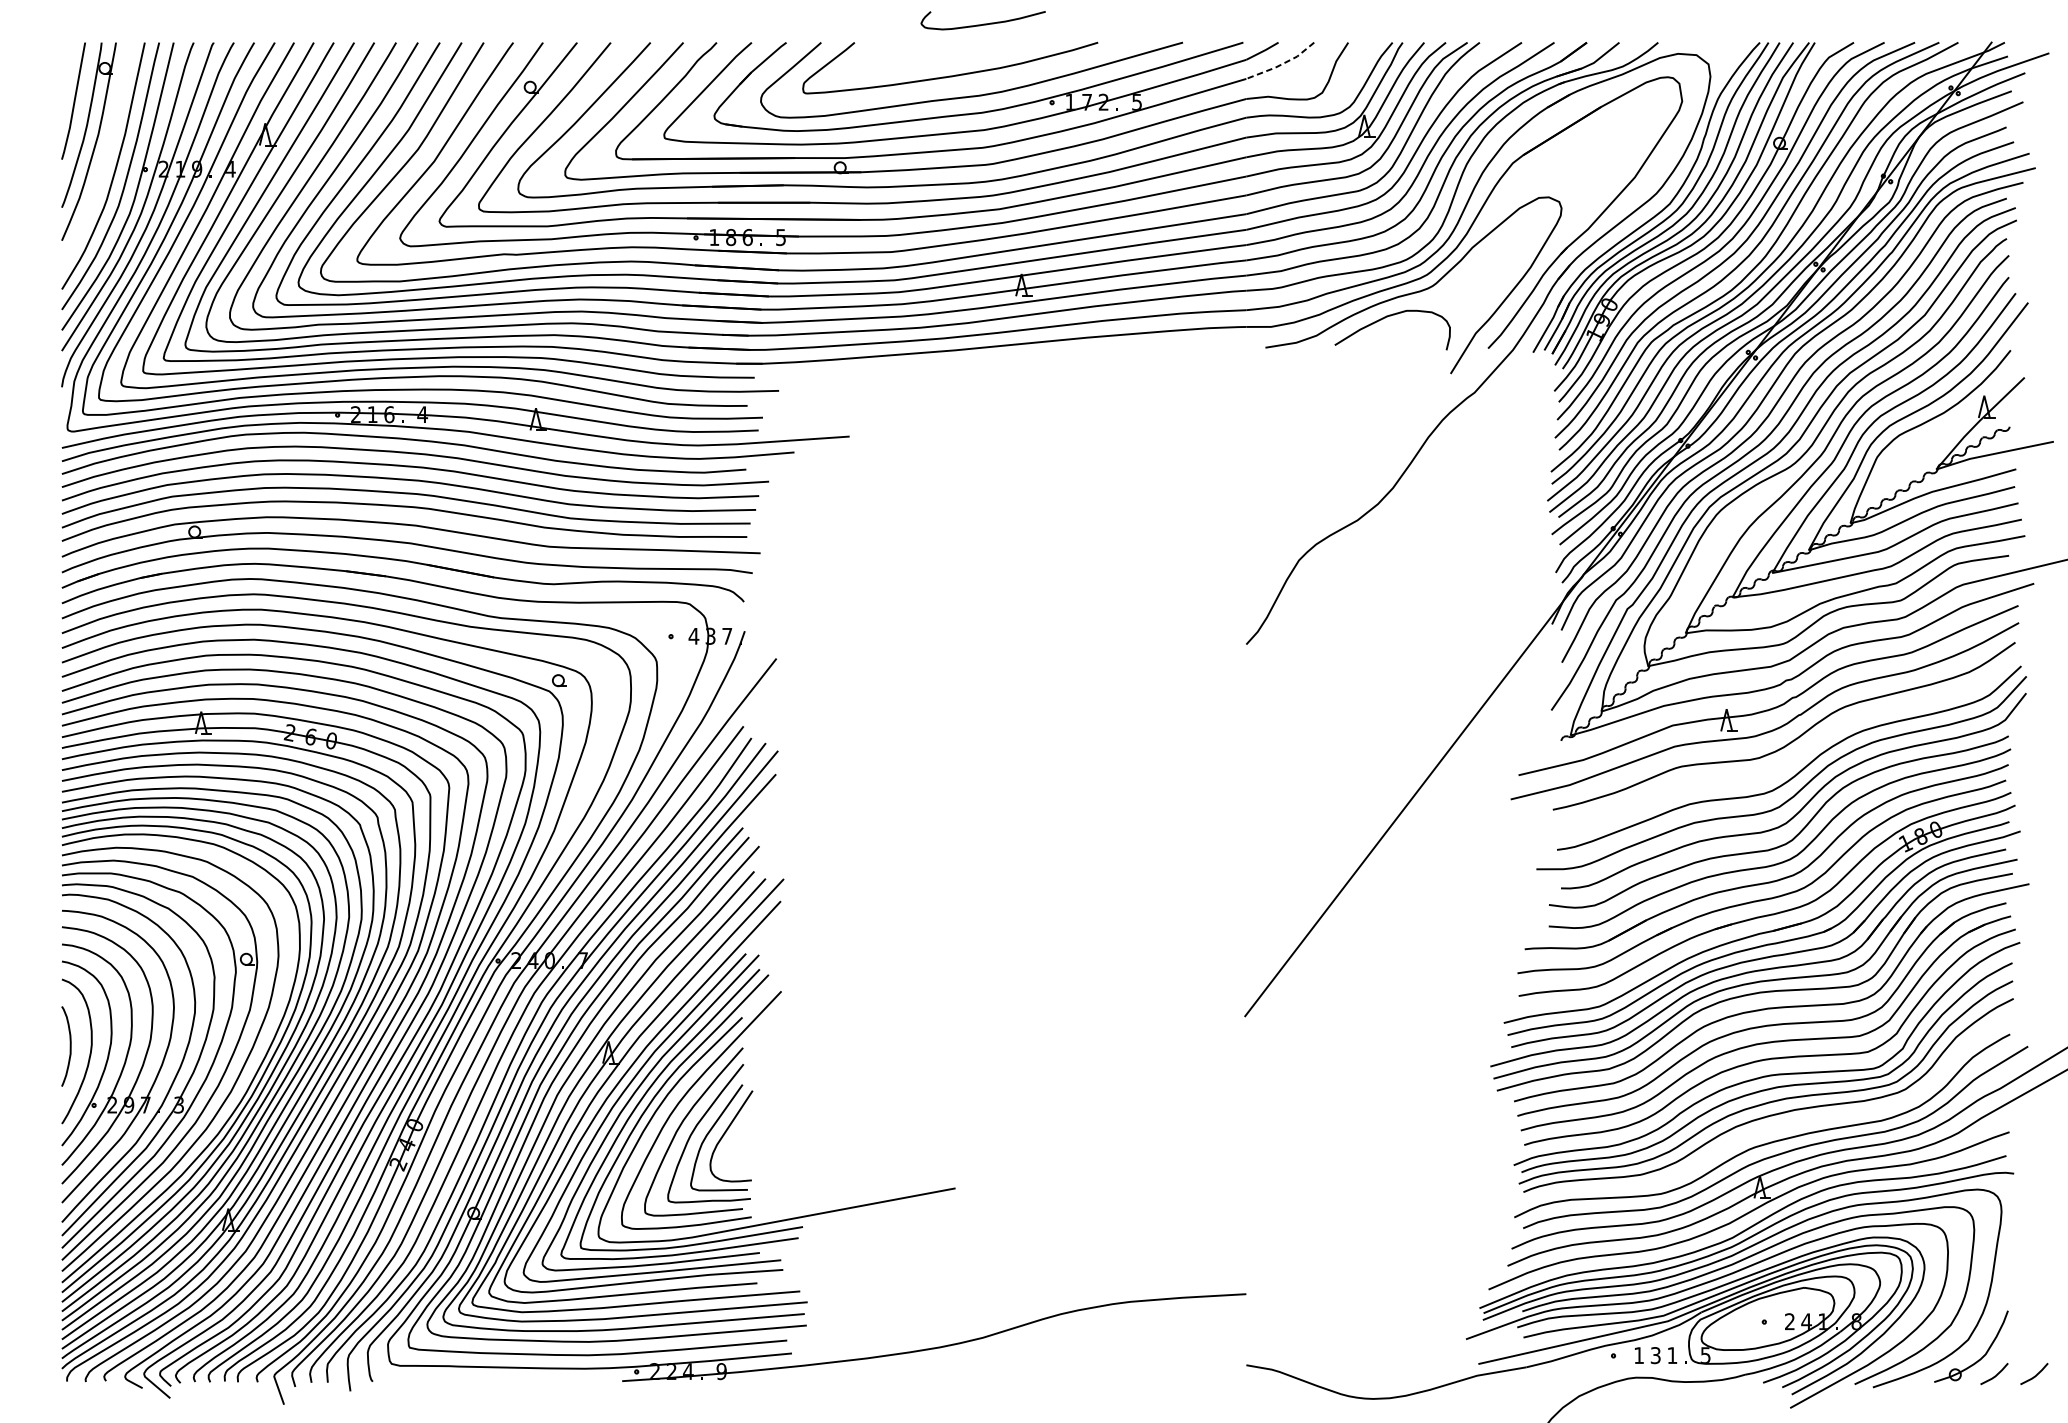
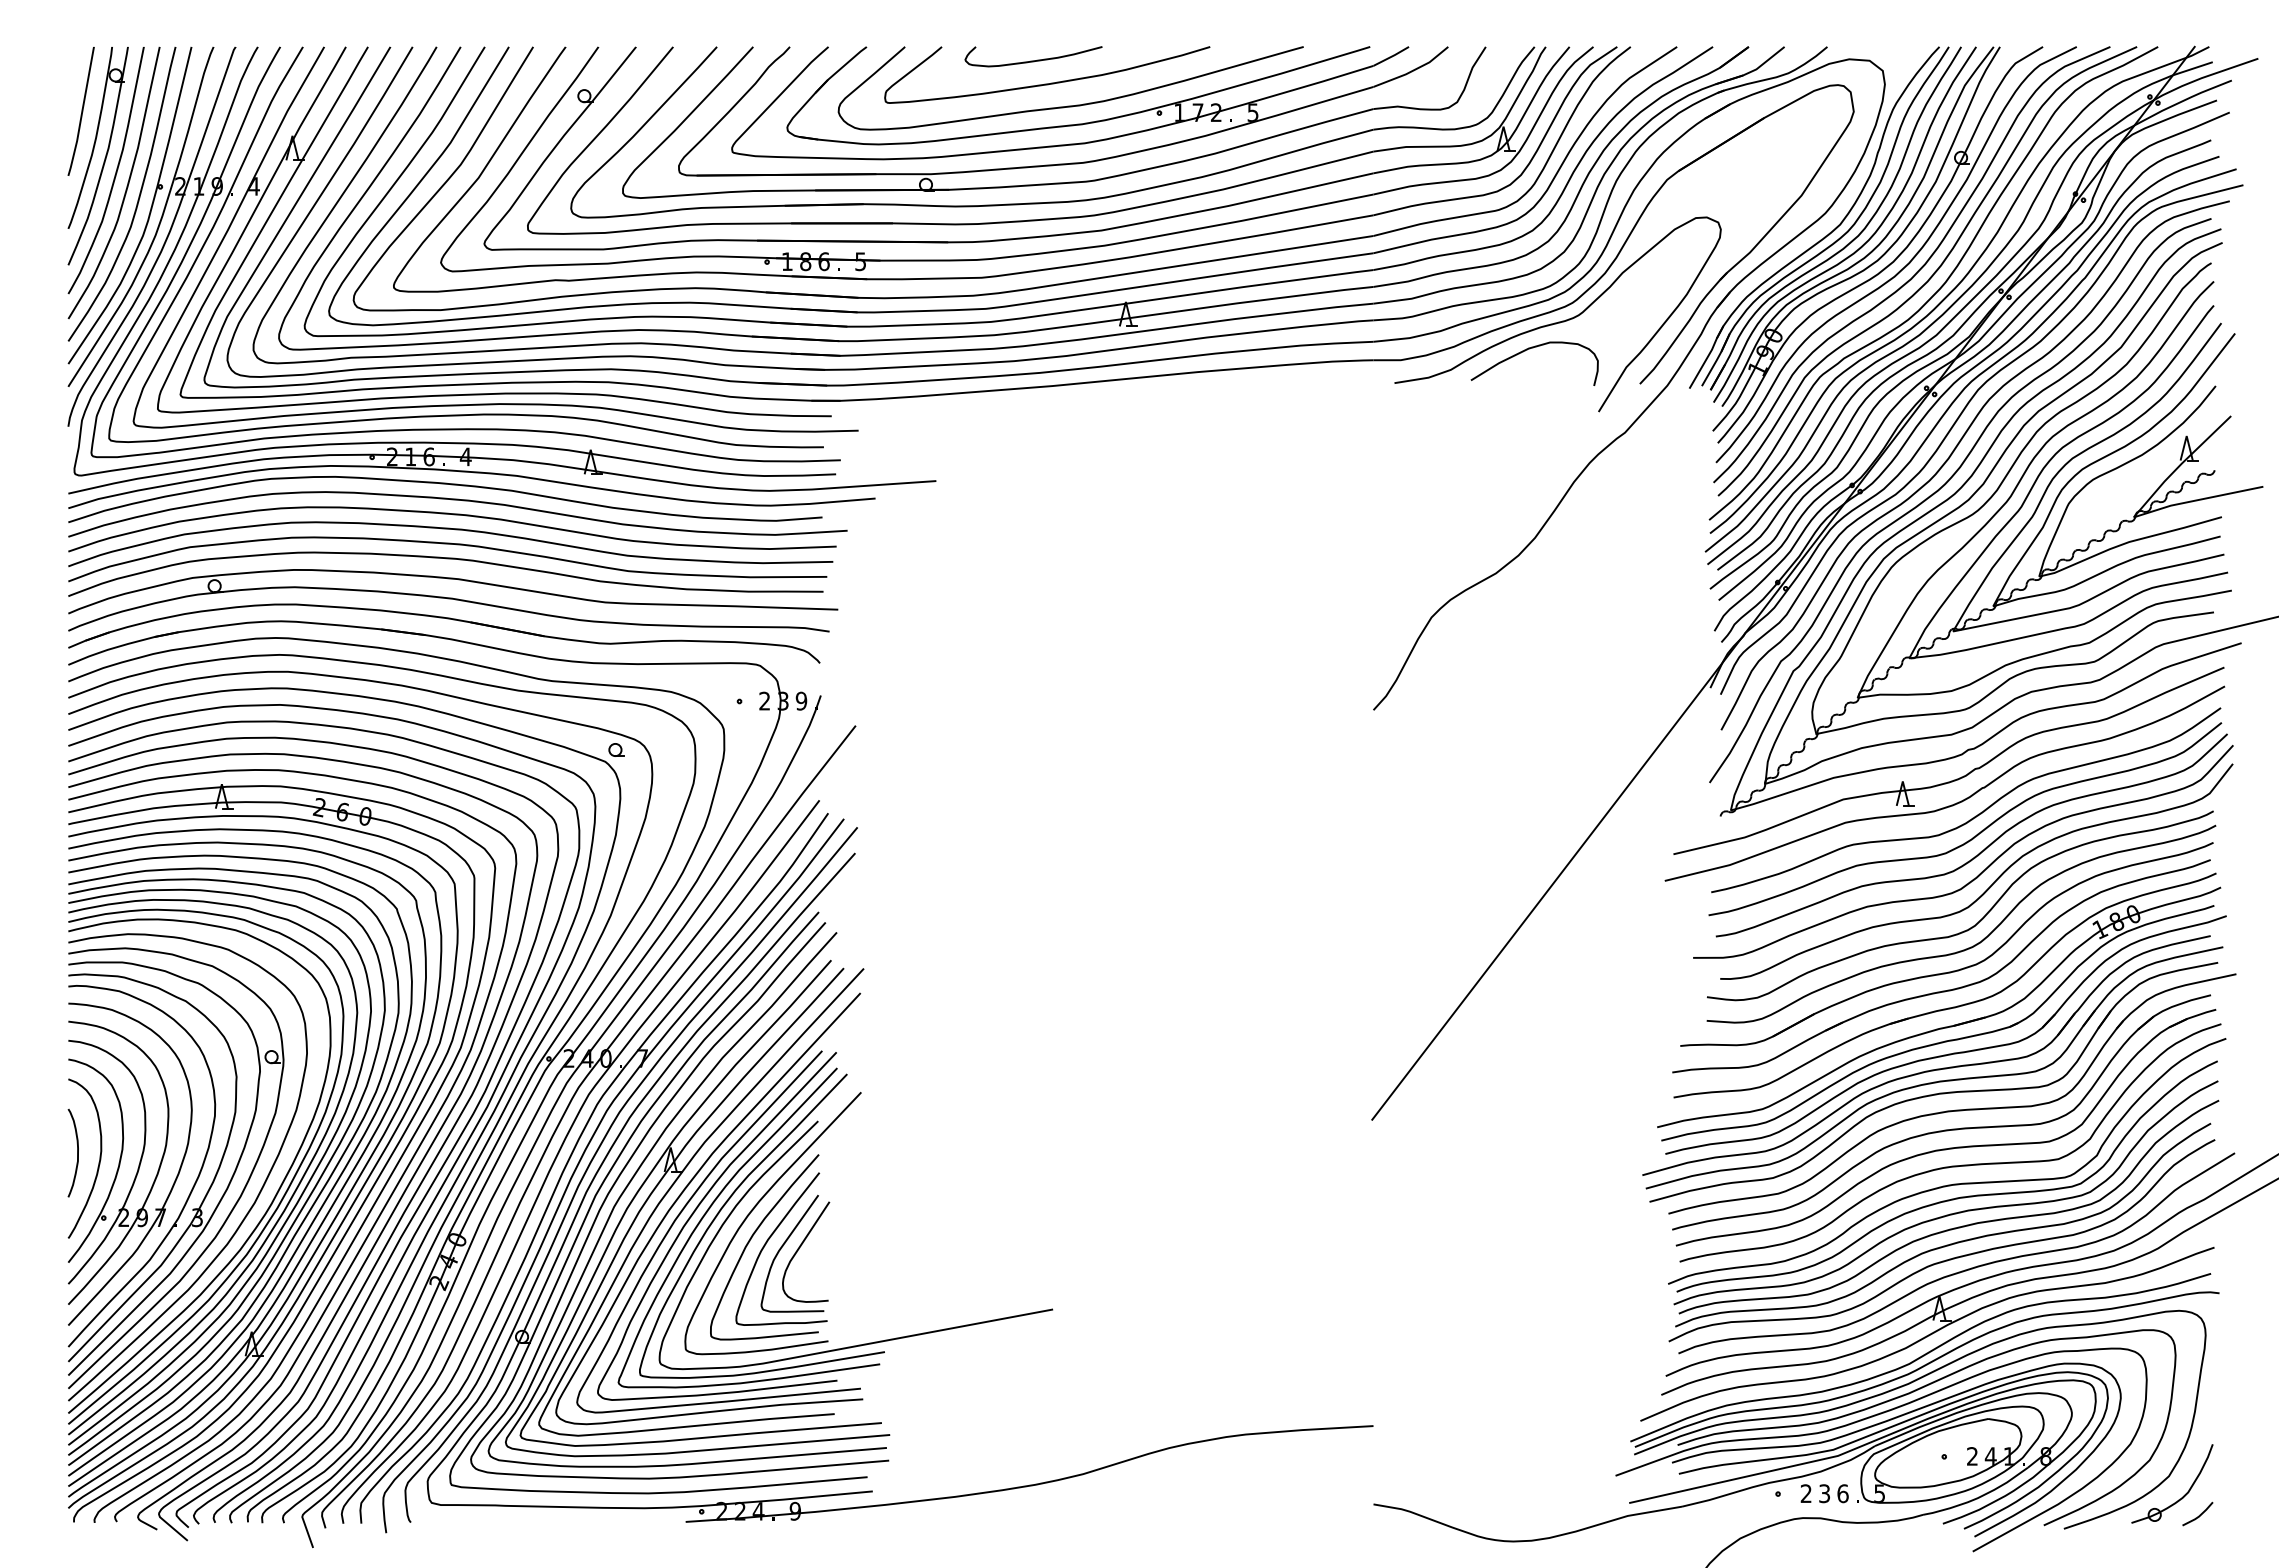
curve: (983, 24) -> (1033, 60), moved
line: (1281, 63) -> (1412, 70), dashed -> solid
curve: (104, 155) -> (115, 171), added
text: (693, 635) -> (764, 700), 4 -> 2
text: (727, 635) -> (801, 700), 7 -> 9
curve: (1794, 756) -> (1977, 833), added
curve: (1766, 1129) -> (1946, 1244), added
text: (1638, 1355) -> (1805, 1493), 1 -> 2
text: (1671, 1355) -> (1842, 1493), 1 -> 6
line: (2035, 1374) -> (2243, 1514), removed

